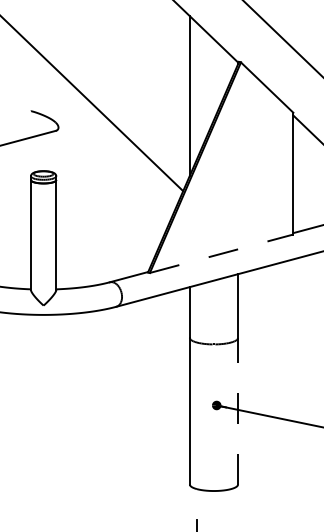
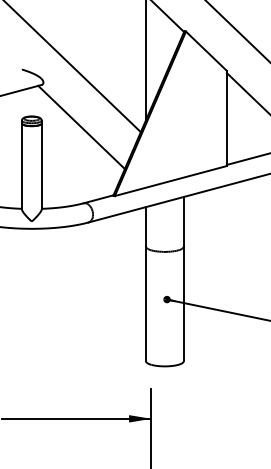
line: (107, 185) -> (81, 127), added
line: (221, 254) -> (170, 181), dashed -> solid
line: (237, 410) -> (183, 303), dashed -> solid

